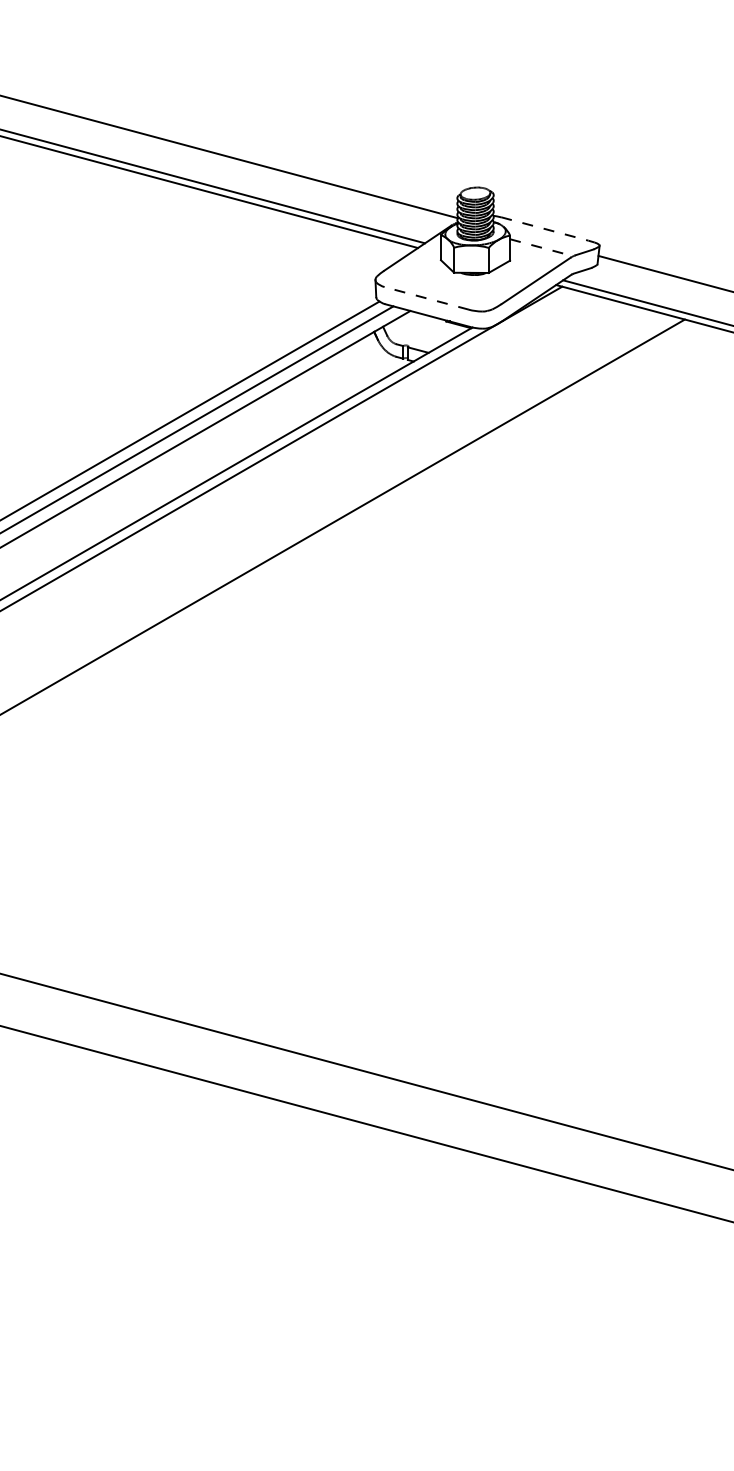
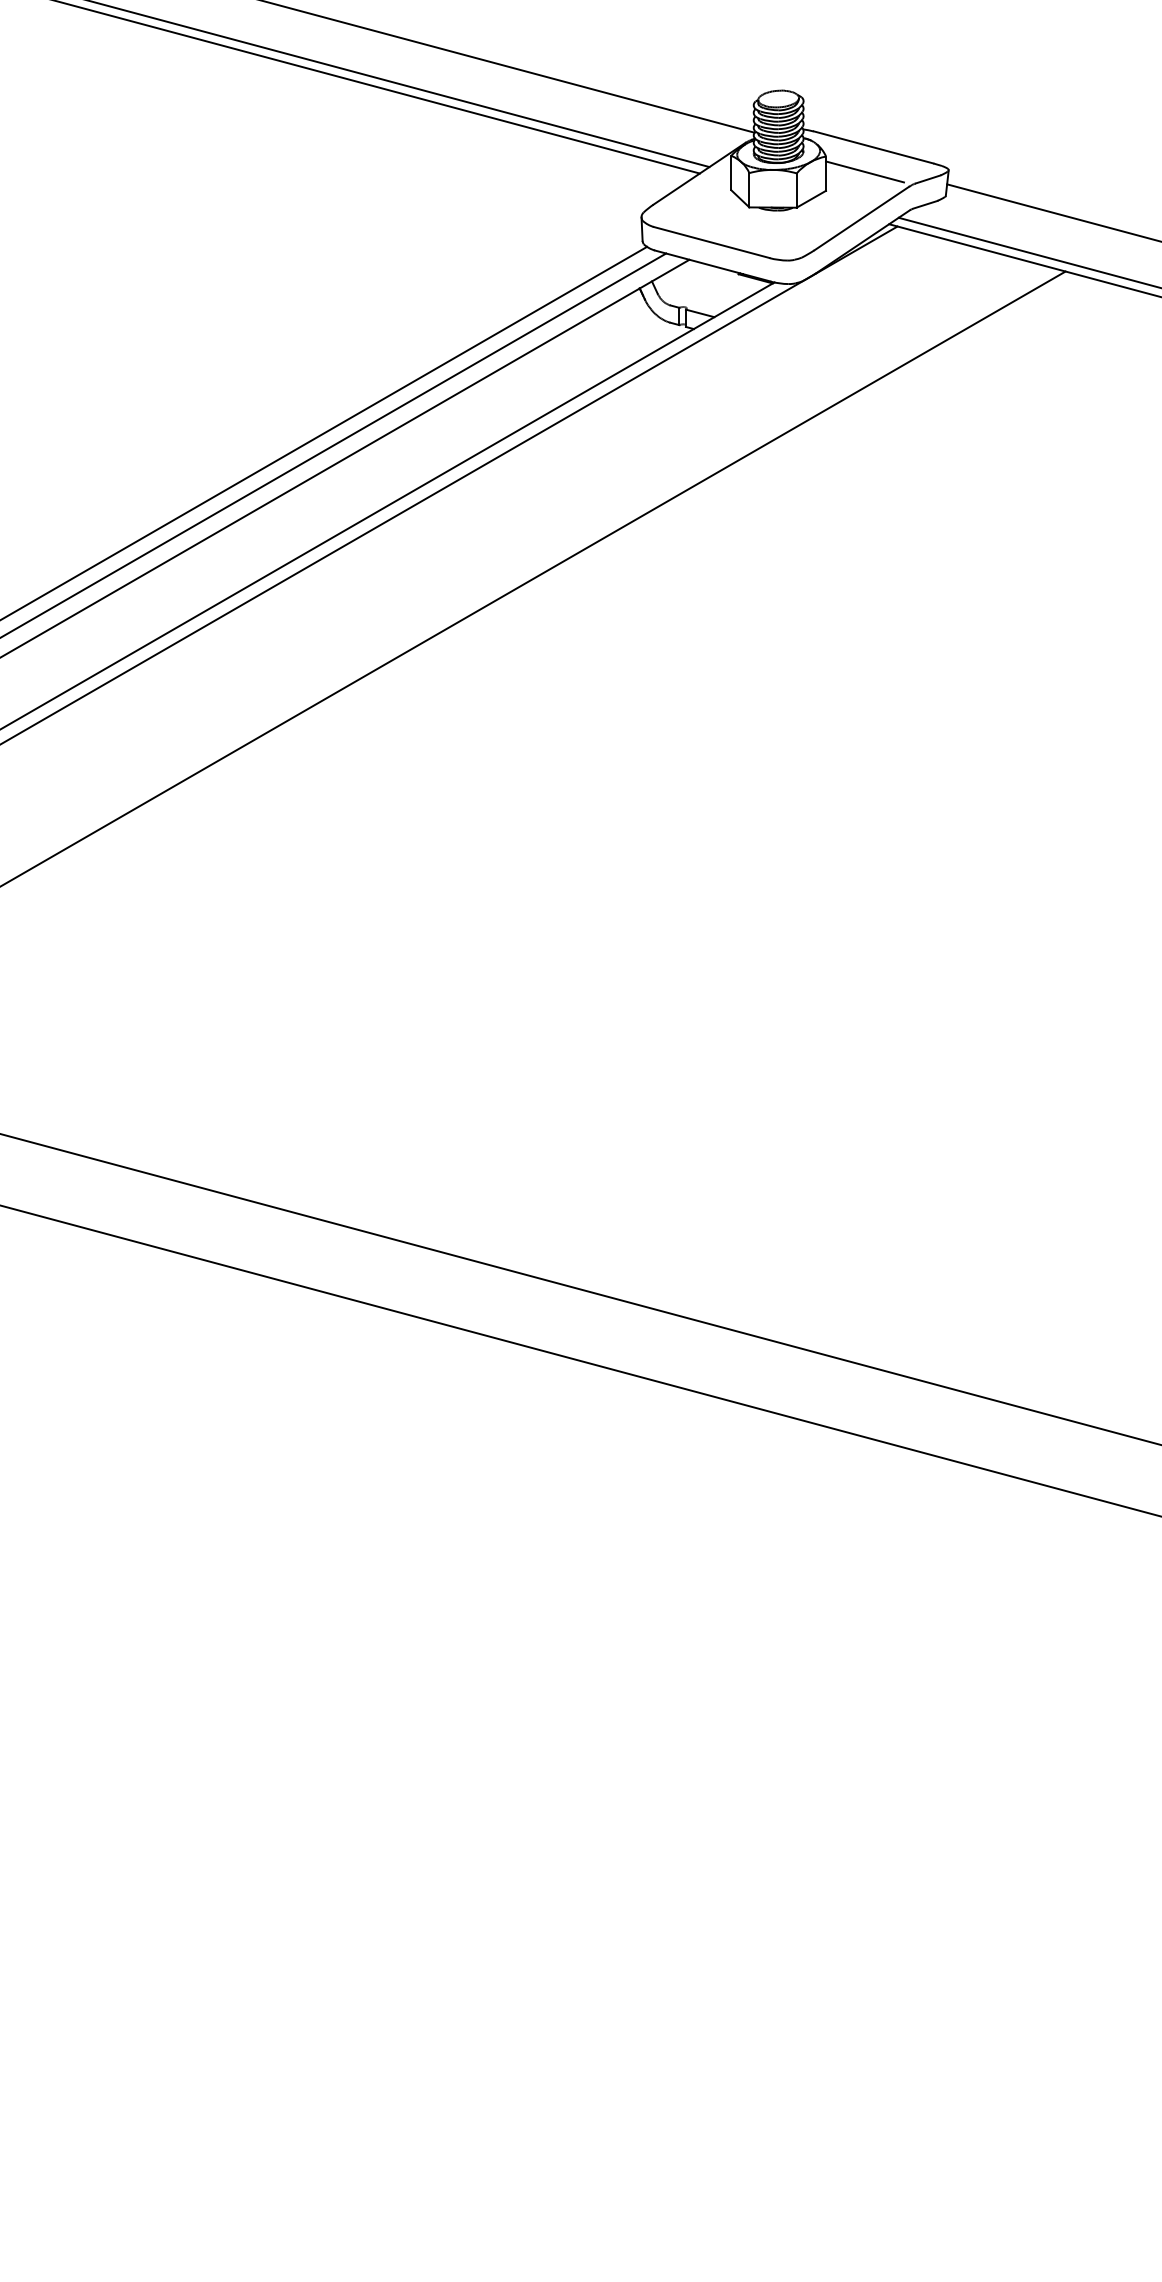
line: (544, 229) -> (873, 147), dashed -> solid
line: (538, 247) -> (865, 172), dashed -> solid
line: (426, 298) -> (711, 242), dashed -> solid

